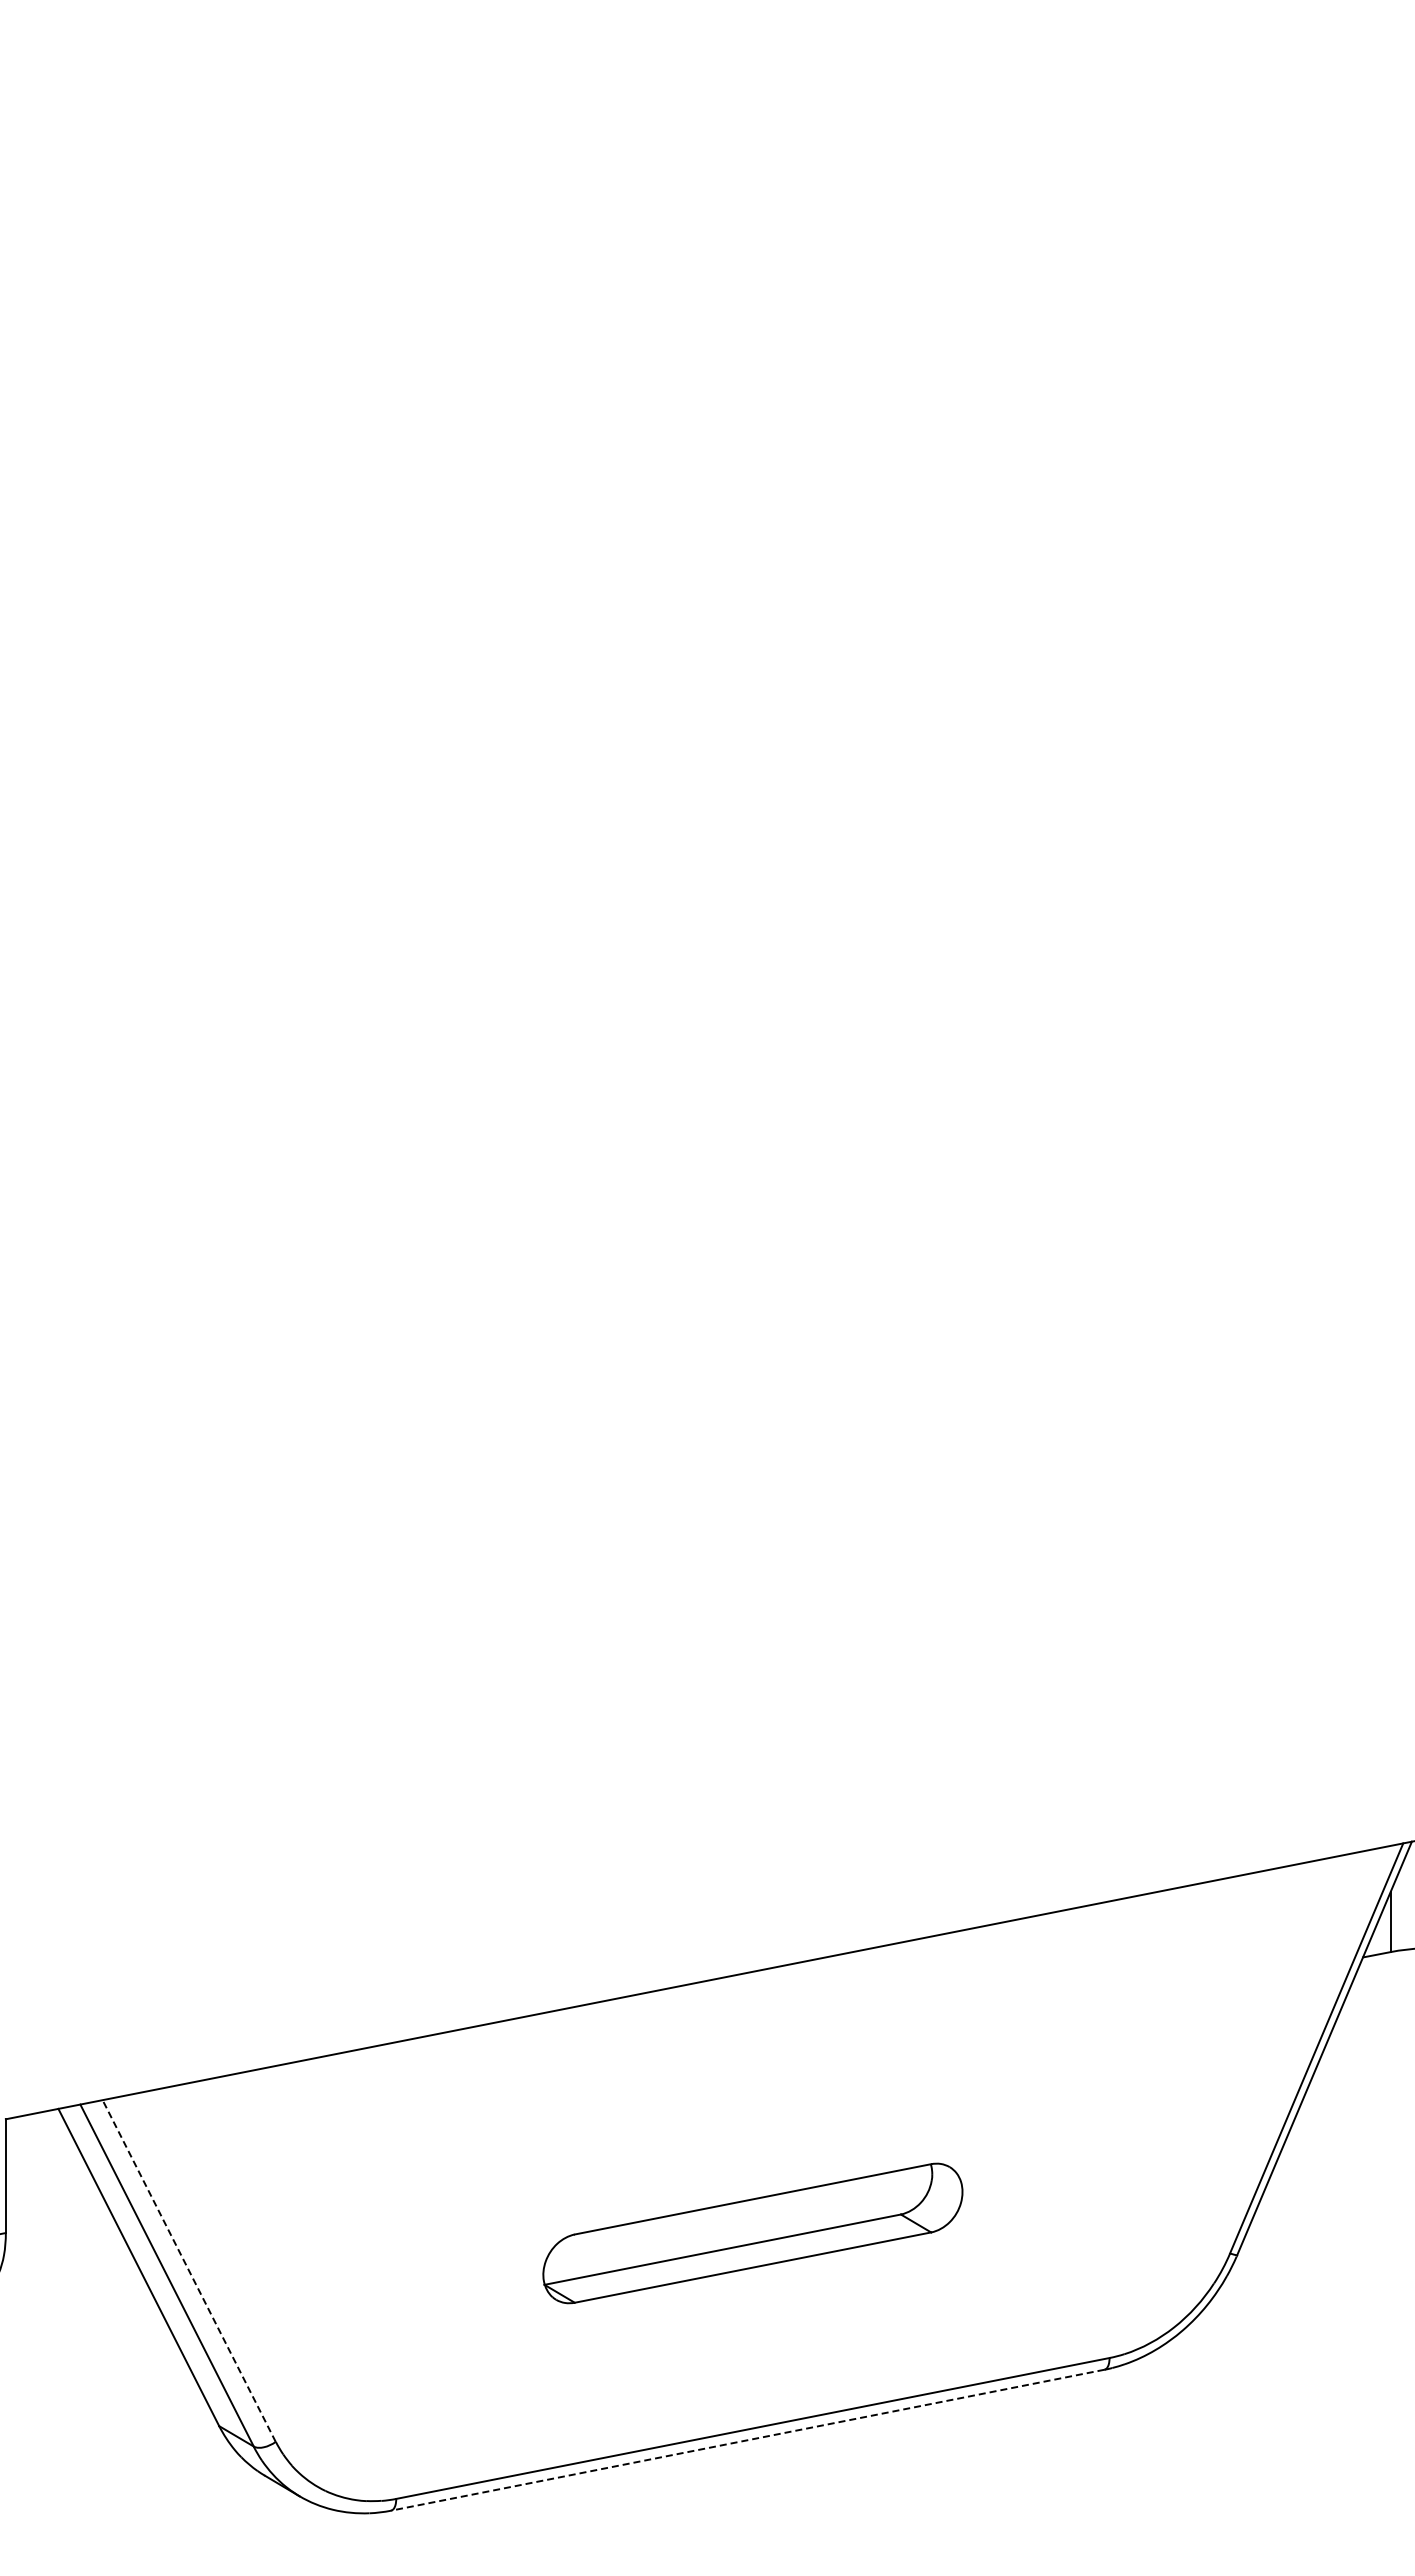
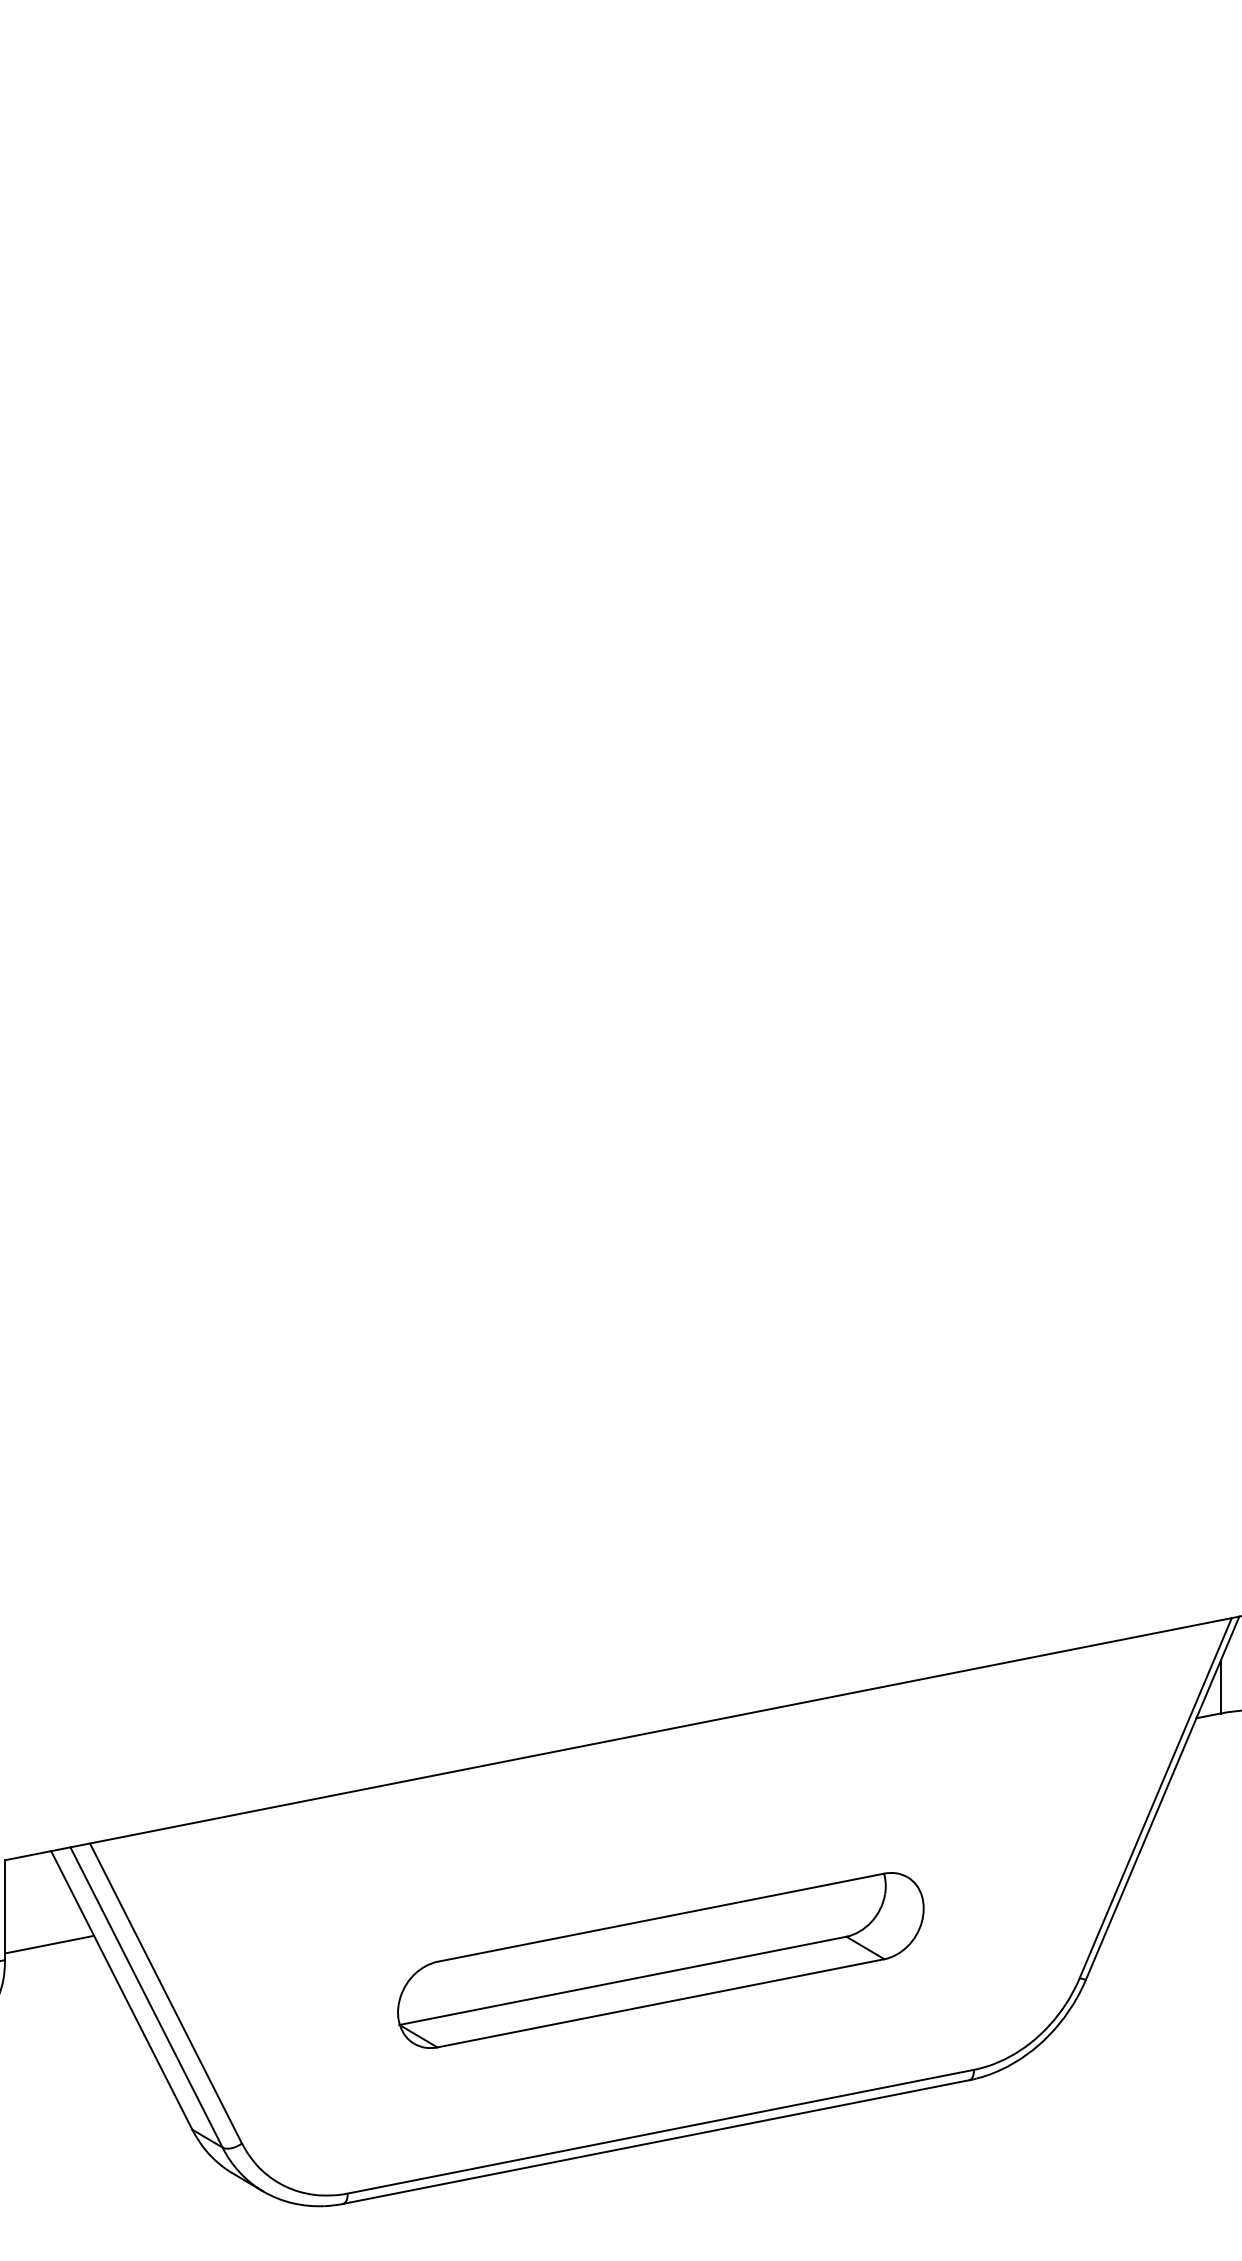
line: (56, 2215) -> (49, 1944), added
part: (752, 2233) -> (660, 1960), size x1.43
line: (188, 2270) -> (165, 1993), dashed -> solid
line: (747, 2440) -> (656, 2142), dashed -> solid

